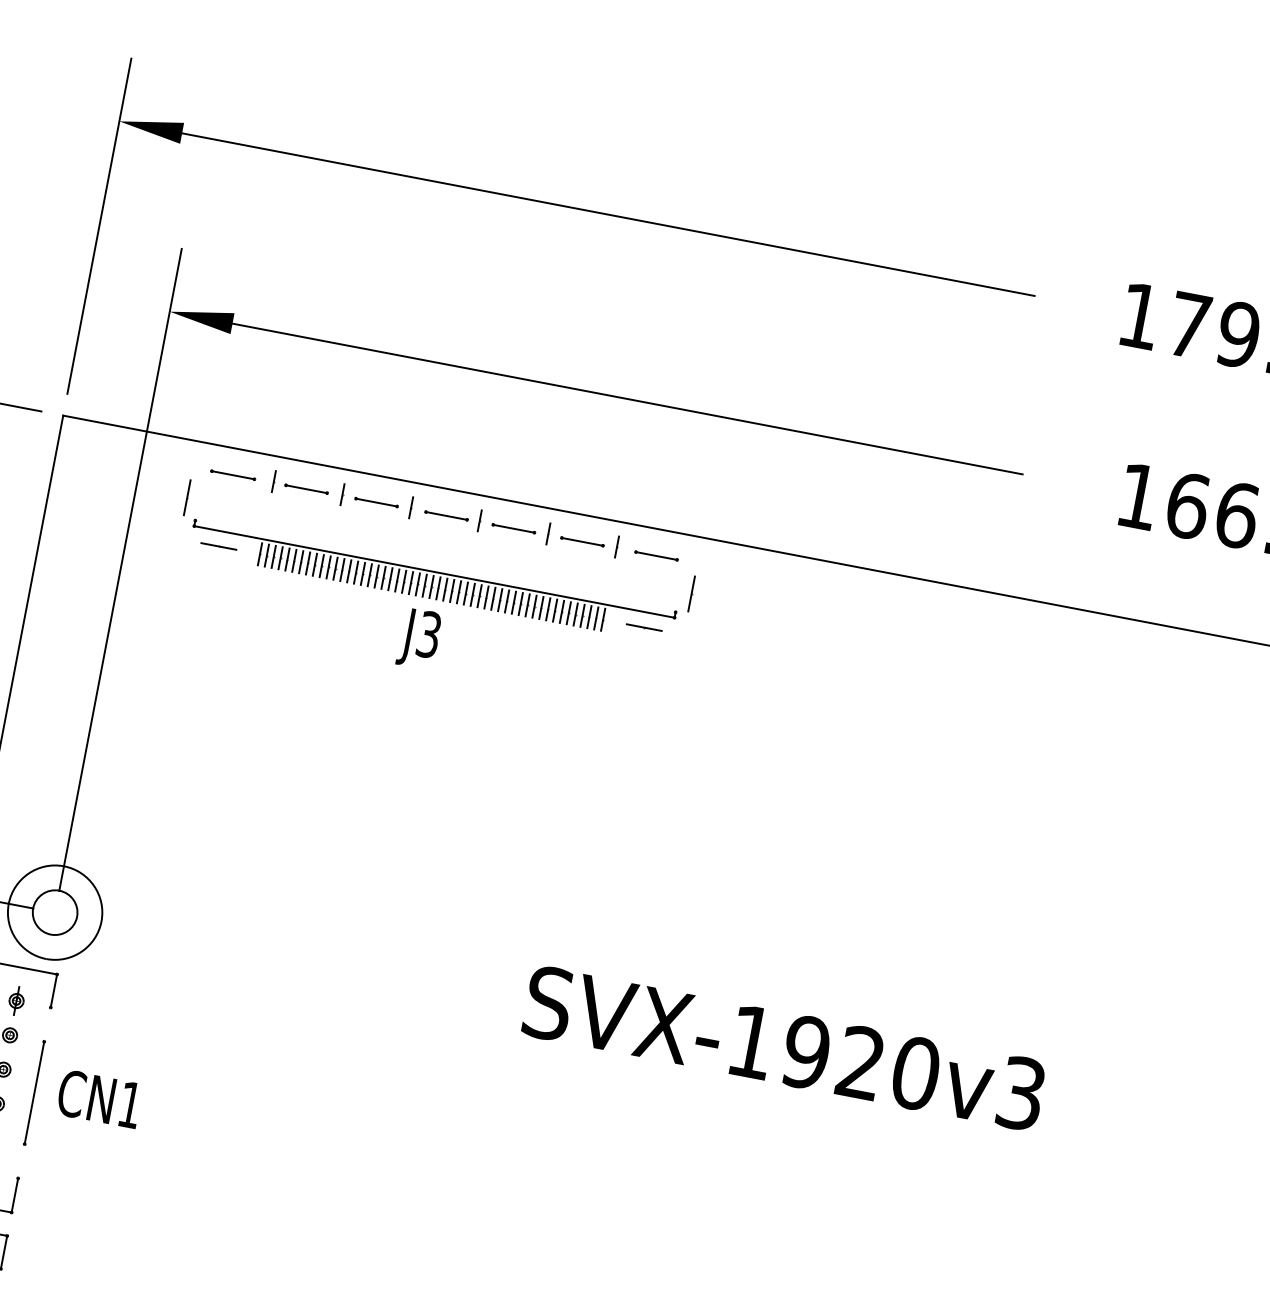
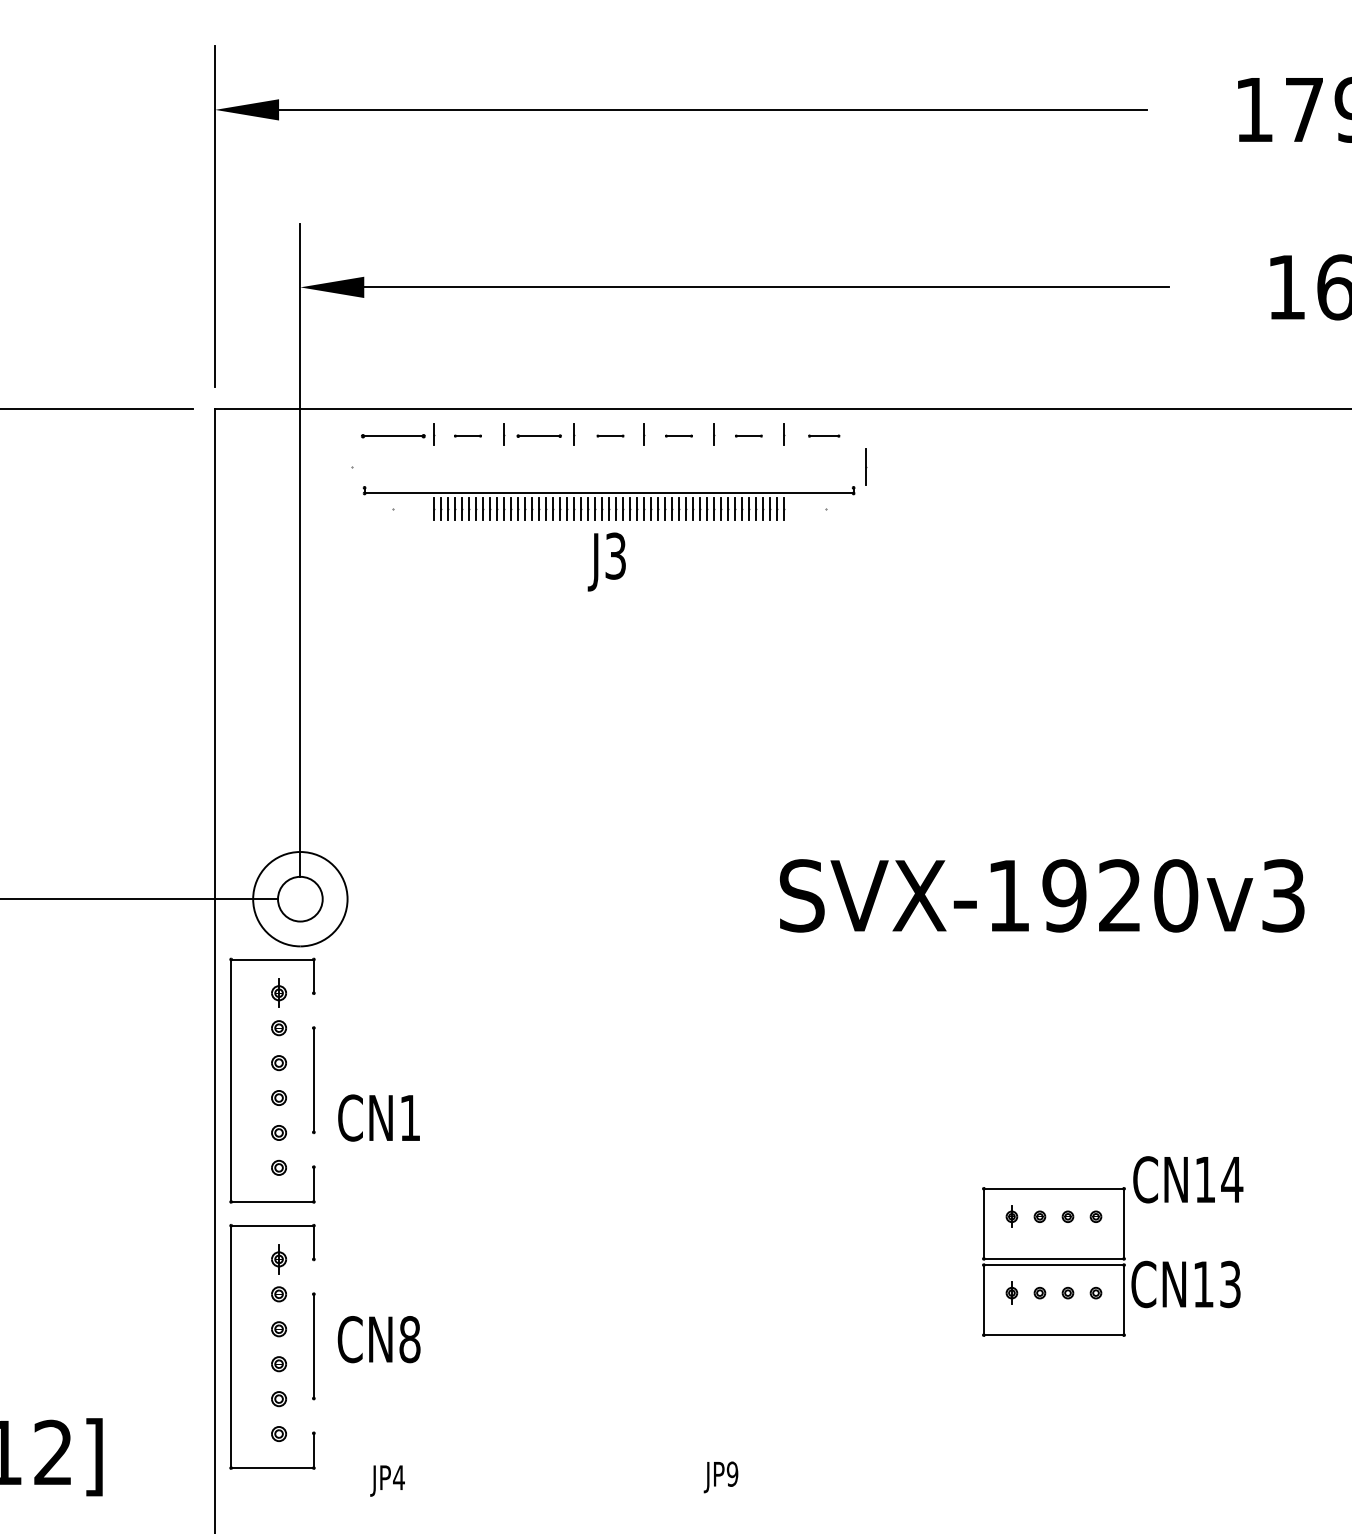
part: (232, 474) -> (392, 435), size x1.4
part: (306, 488) -> (467, 435), size x0.6
line: (187, 497) -> (352, 466), removed
part: (446, 515) -> (610, 435), size x0.6
part: (513, 528) -> (678, 435), size x0.6
part: (582, 541) -> (748, 435), size x0.6
line: (218, 546) -> (392, 508), removed
part: (655, 555) -> (823, 435), size x0.7
line: (644, 627) -> (825, 508), removed
text: (99, 1098) -> (378, 1117), moved

